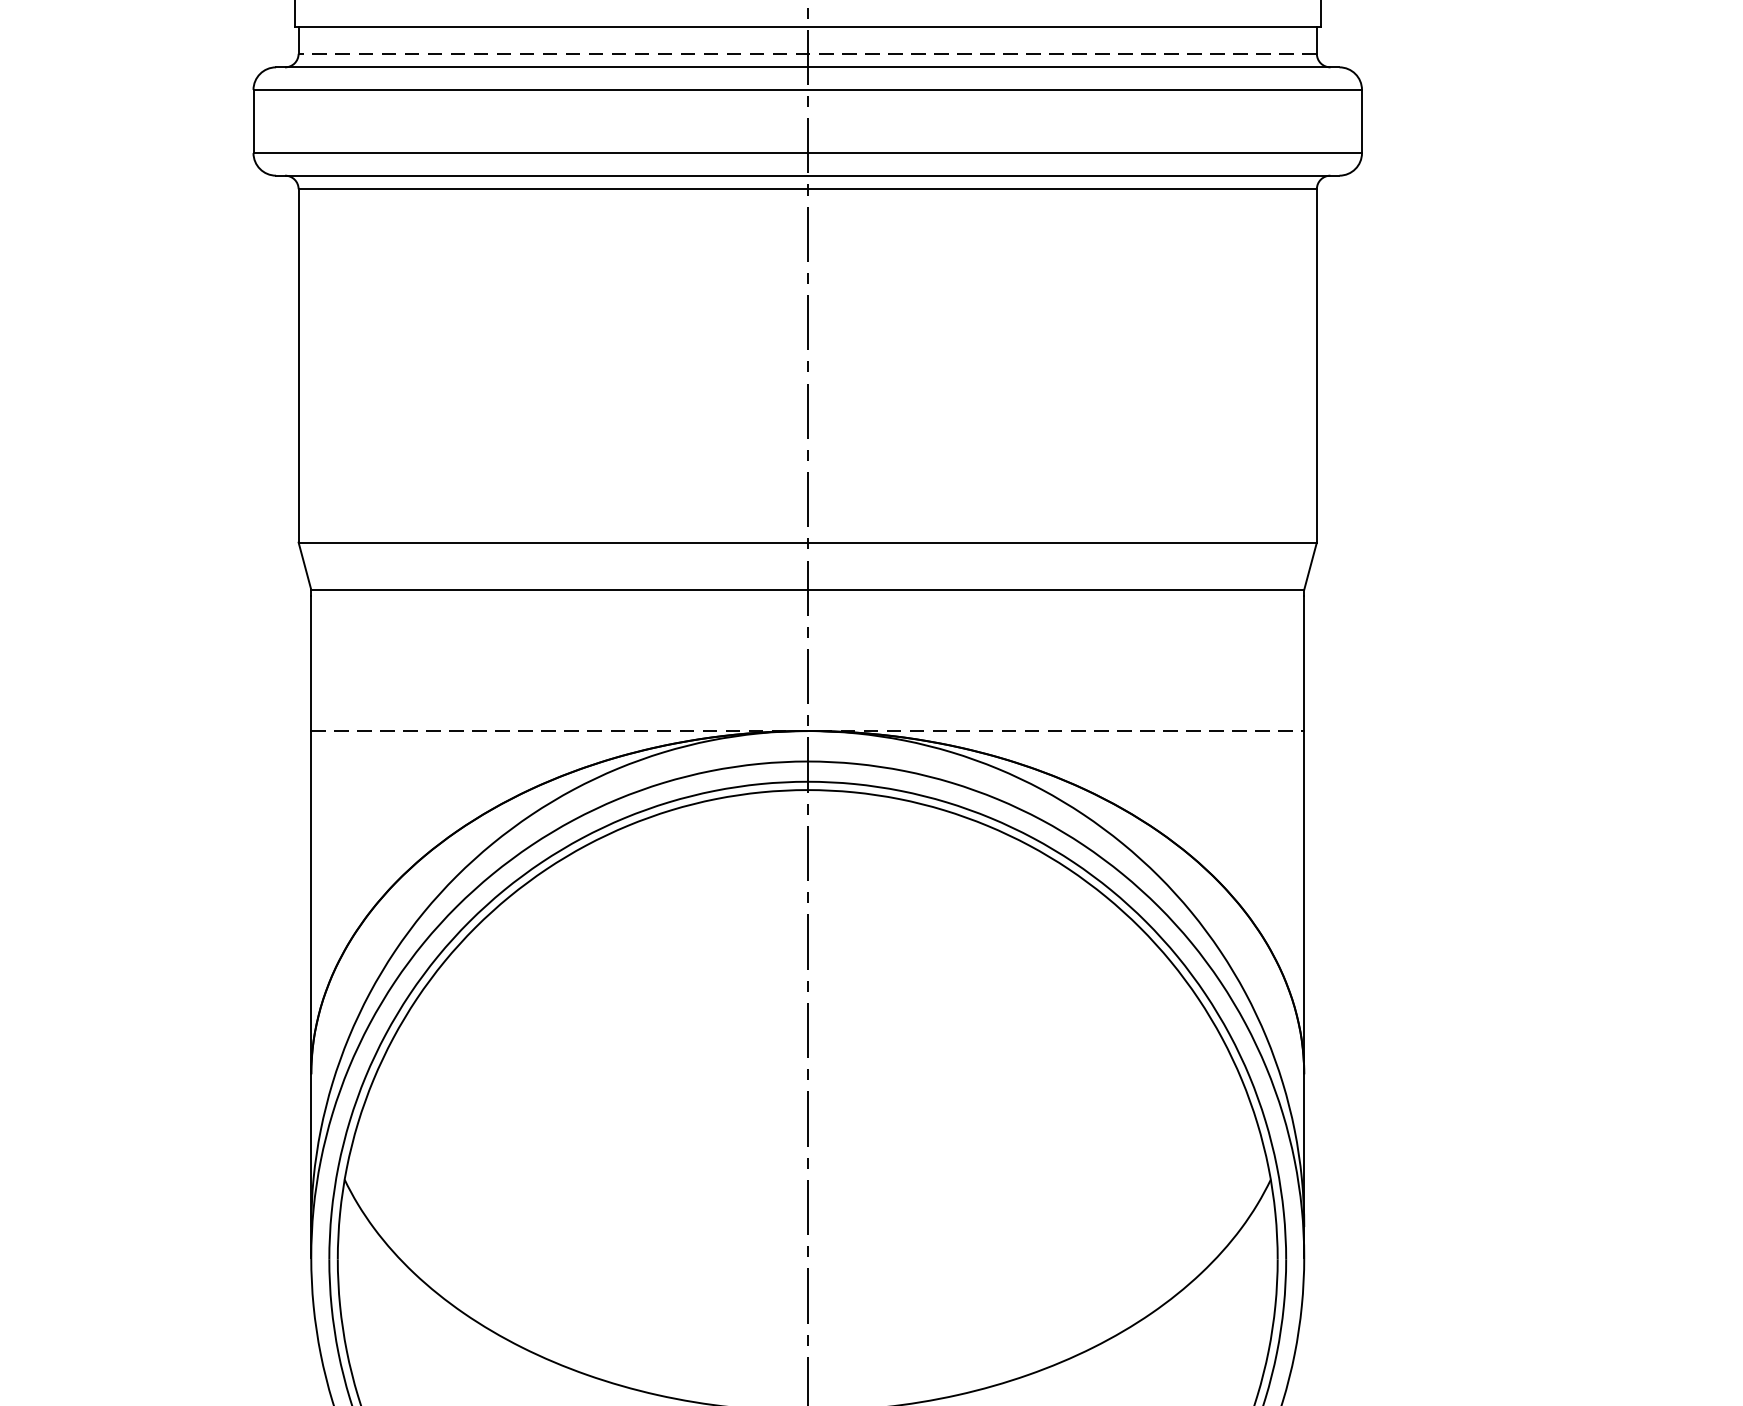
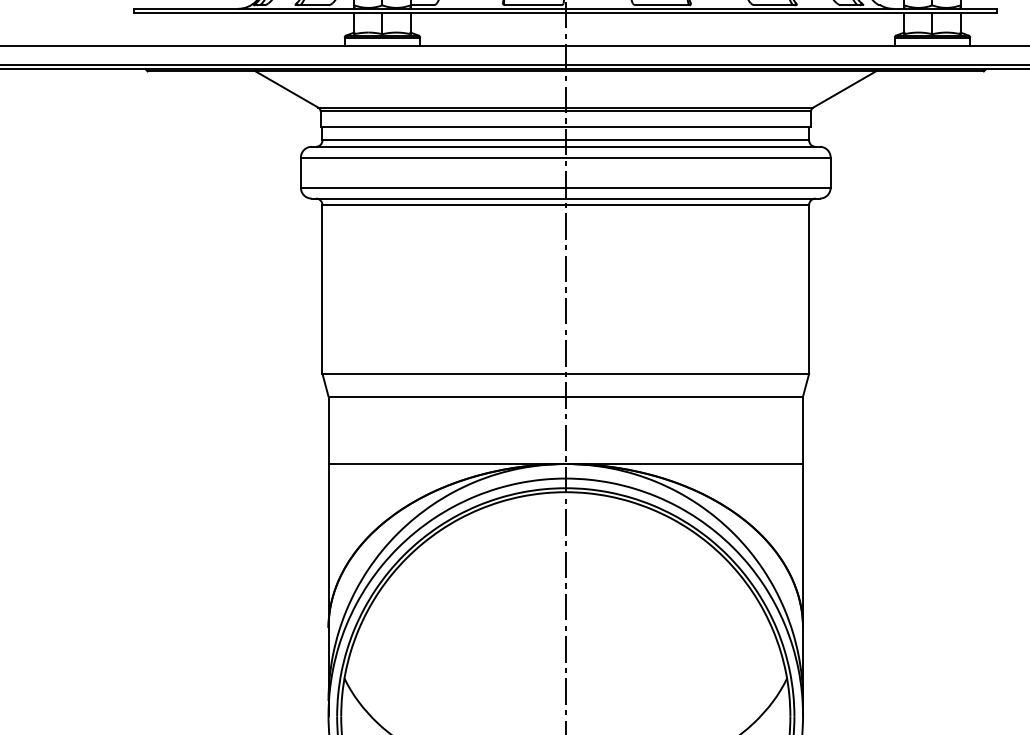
line: (807, 54) -> (565, 140), dashed -> solid
line: (809, 729) -> (566, 463), dashed -> solid

